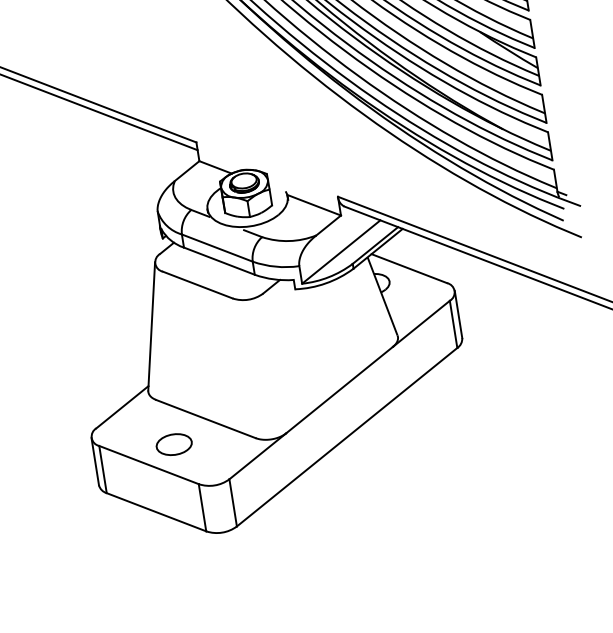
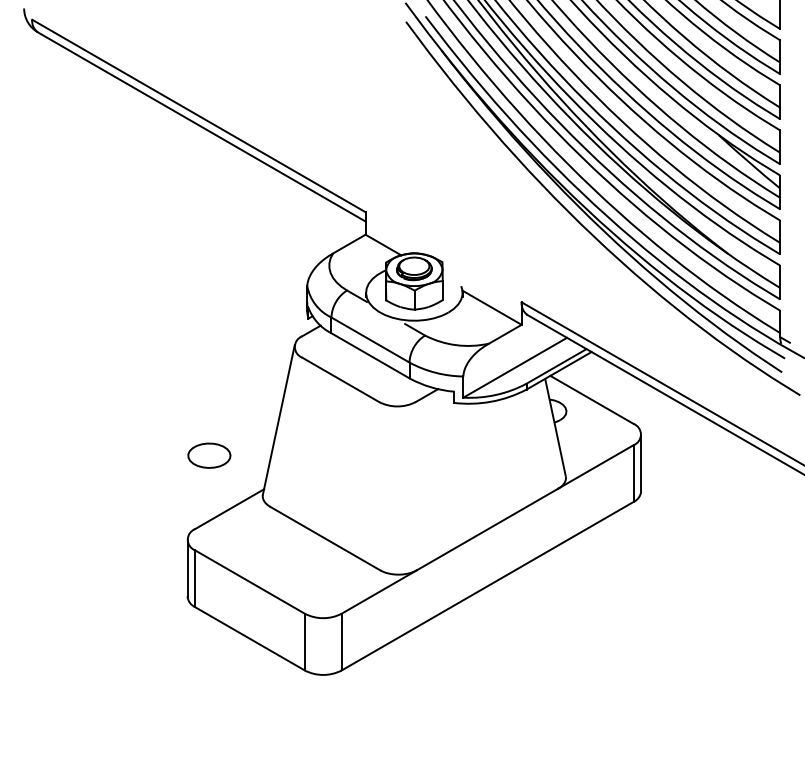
part: (174, 444) -> (209, 455), moved

